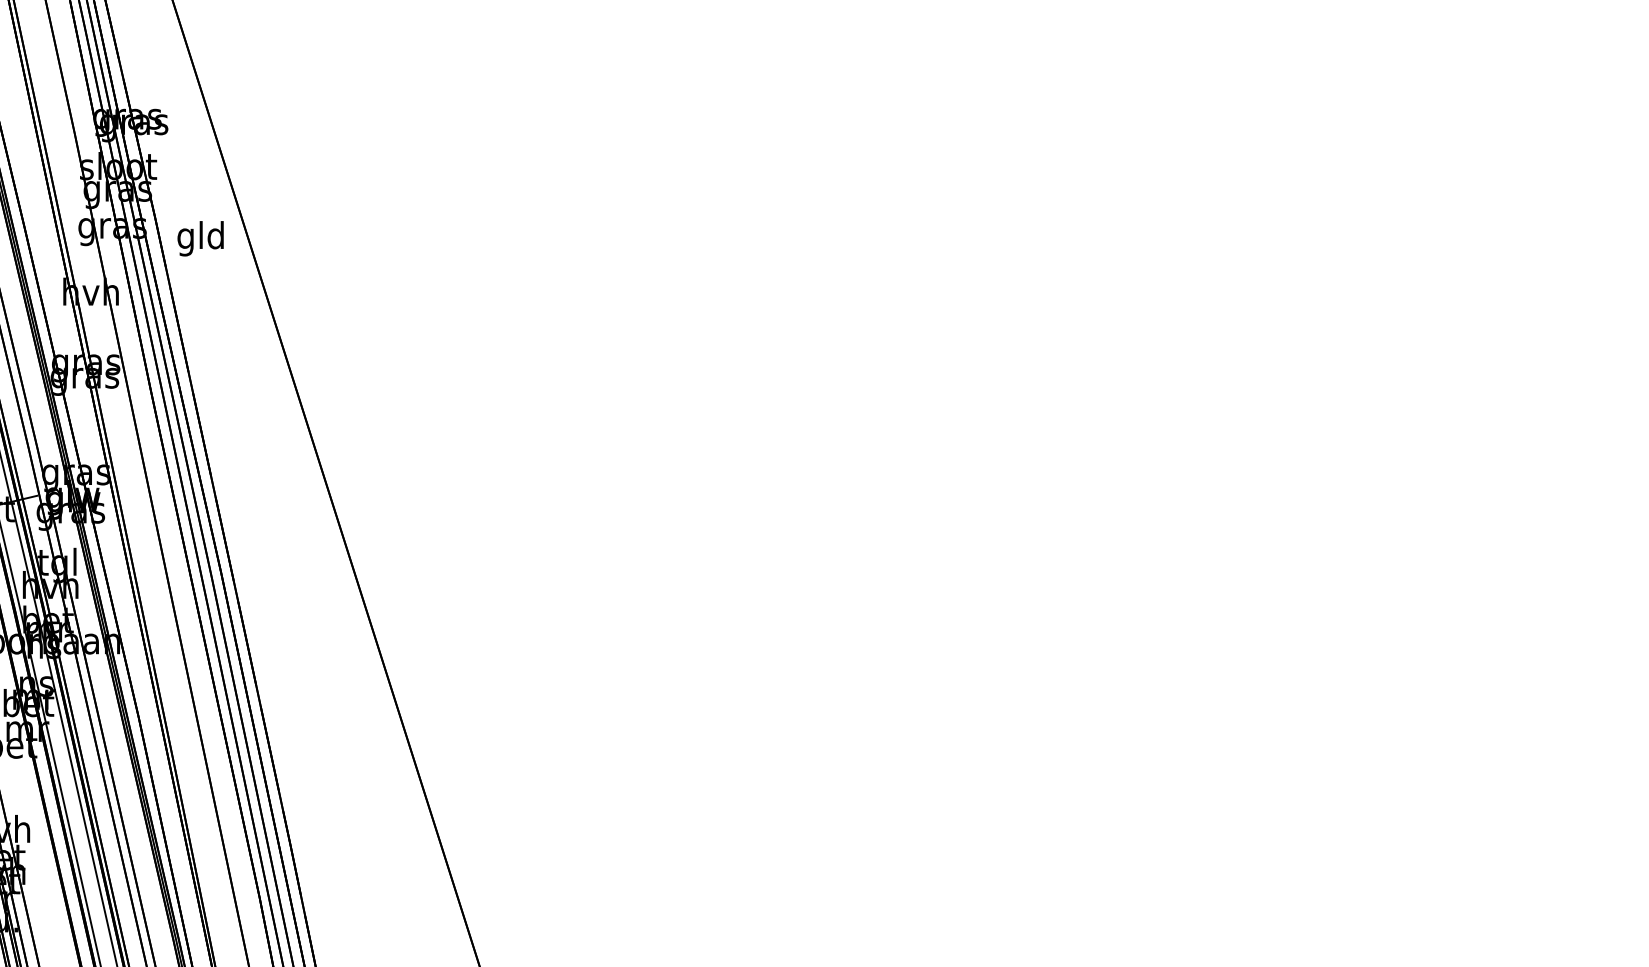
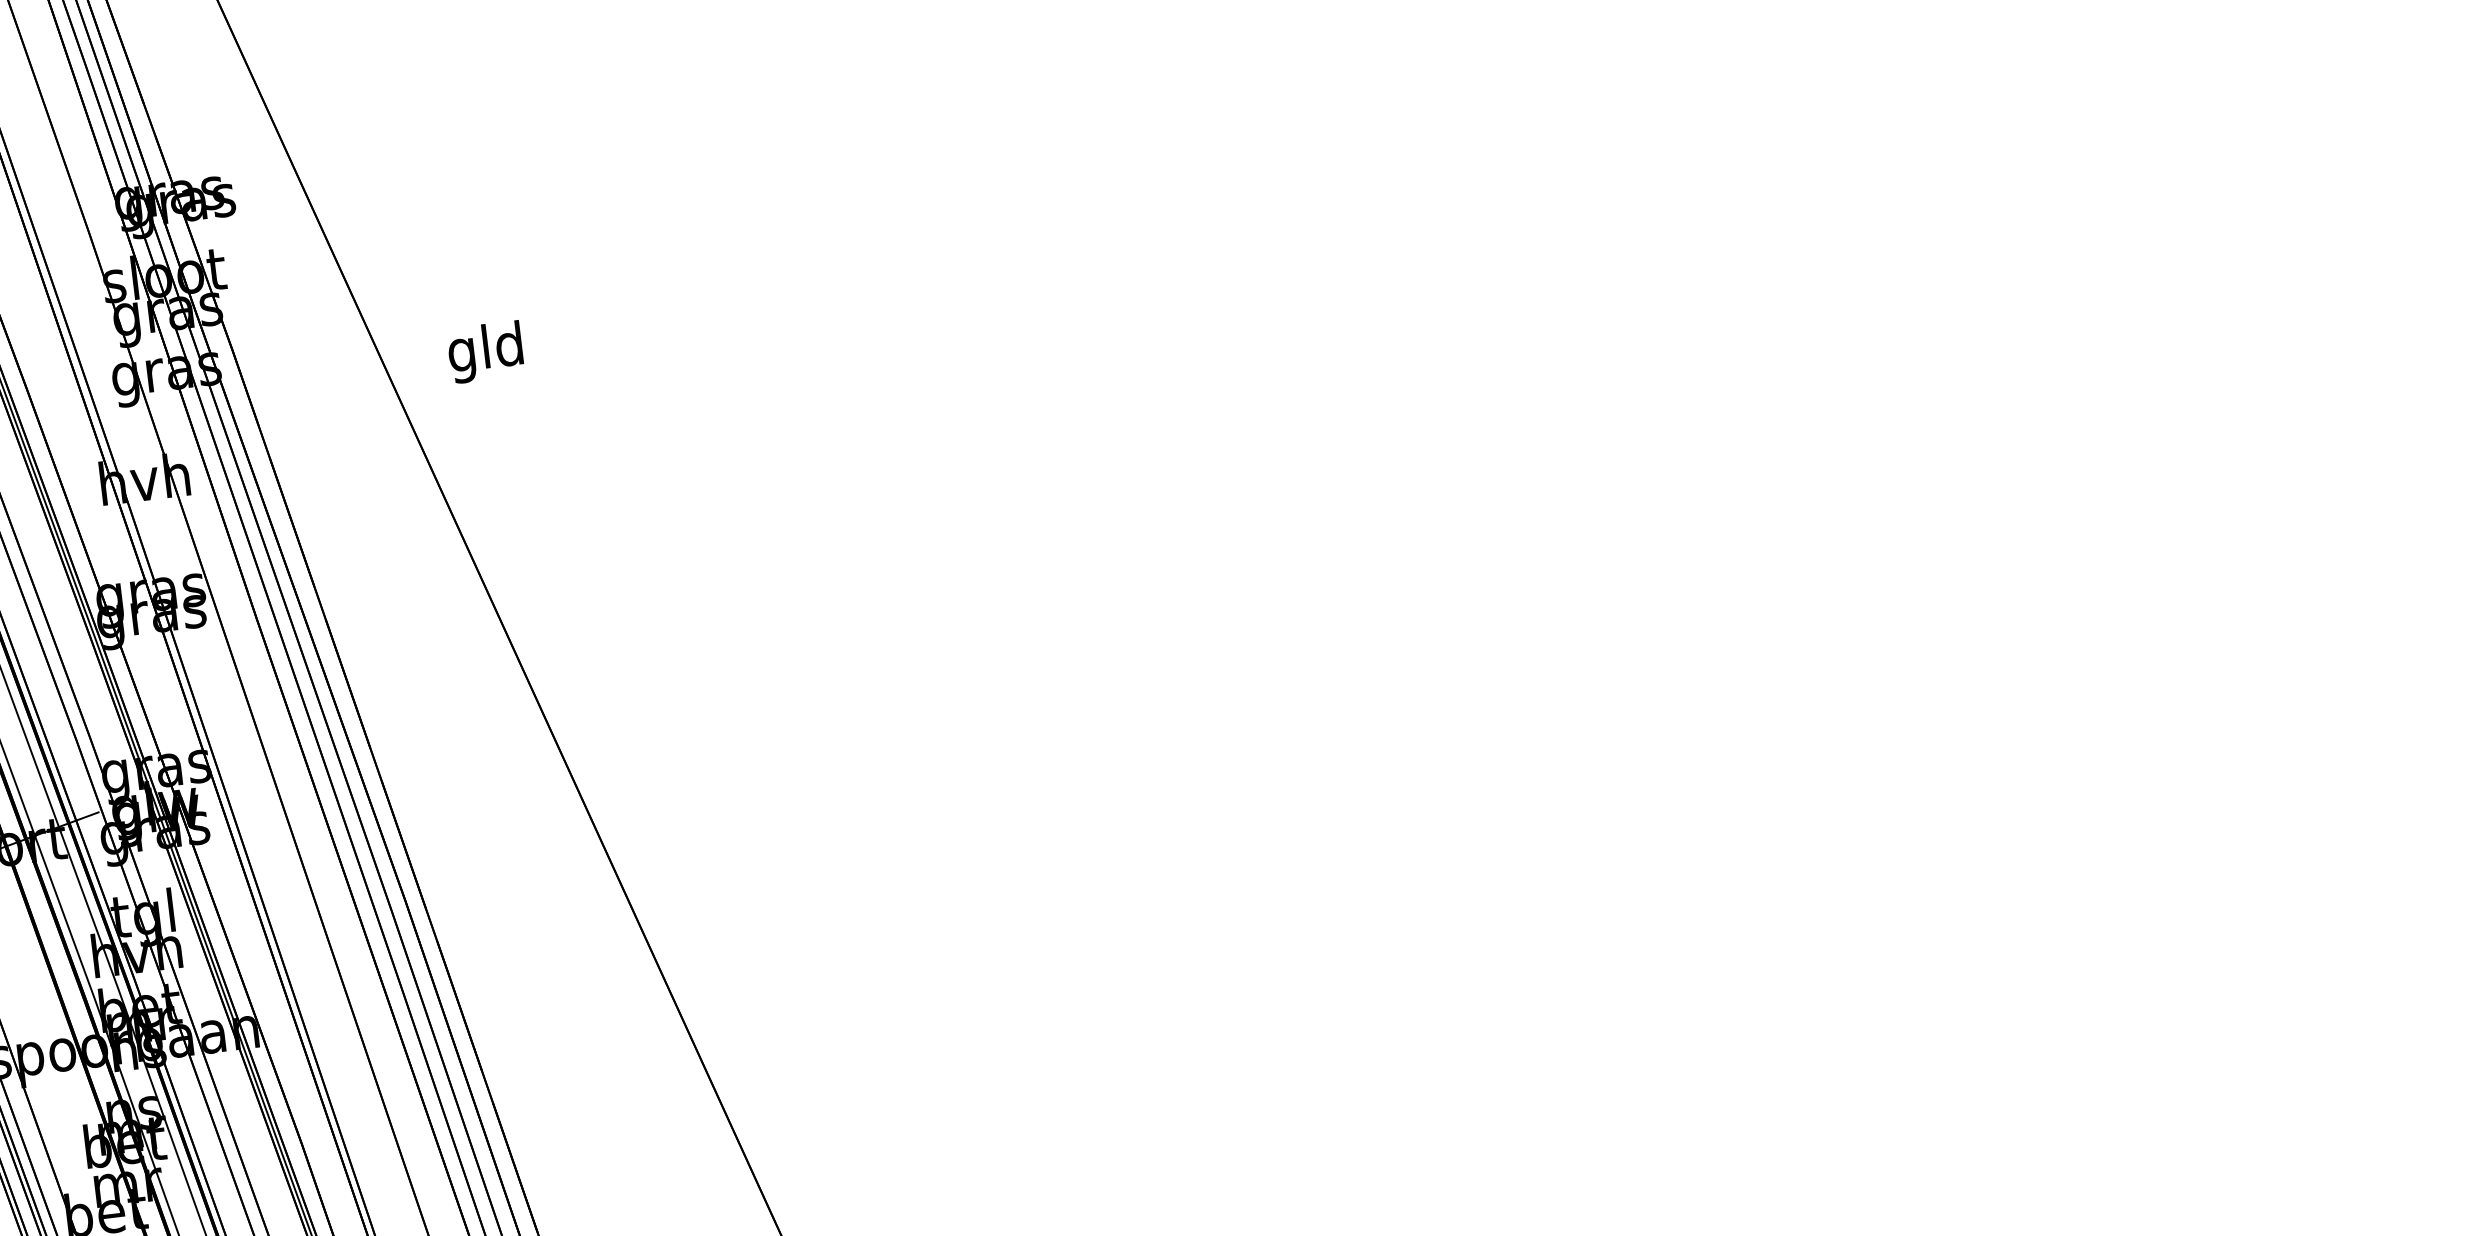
text: (200, 238) -> (485, 351), moved

